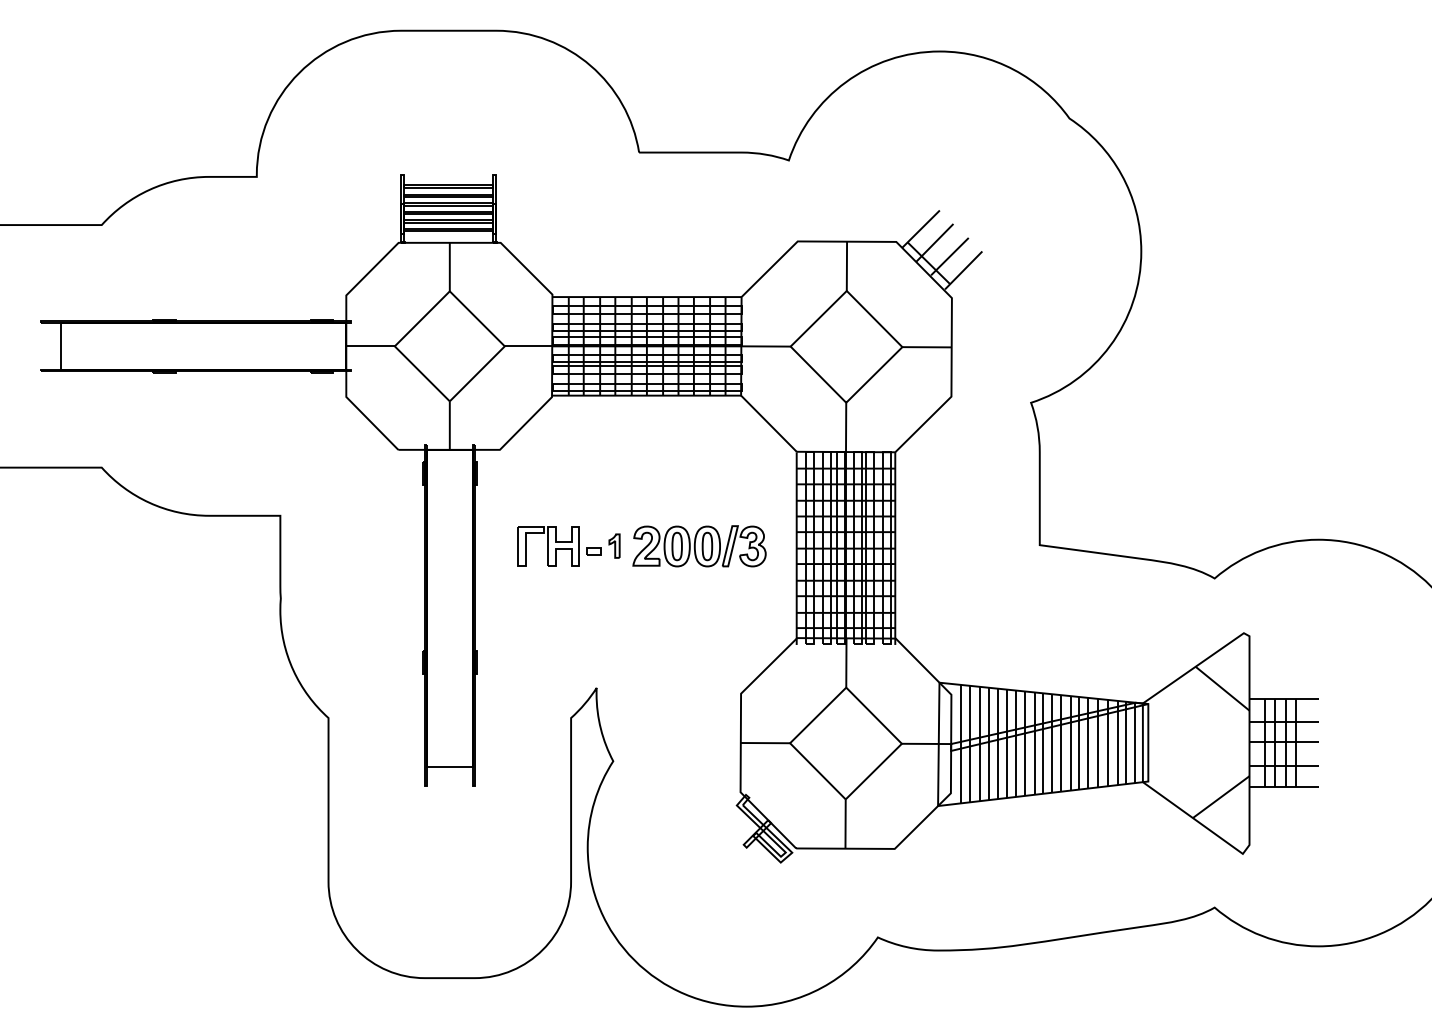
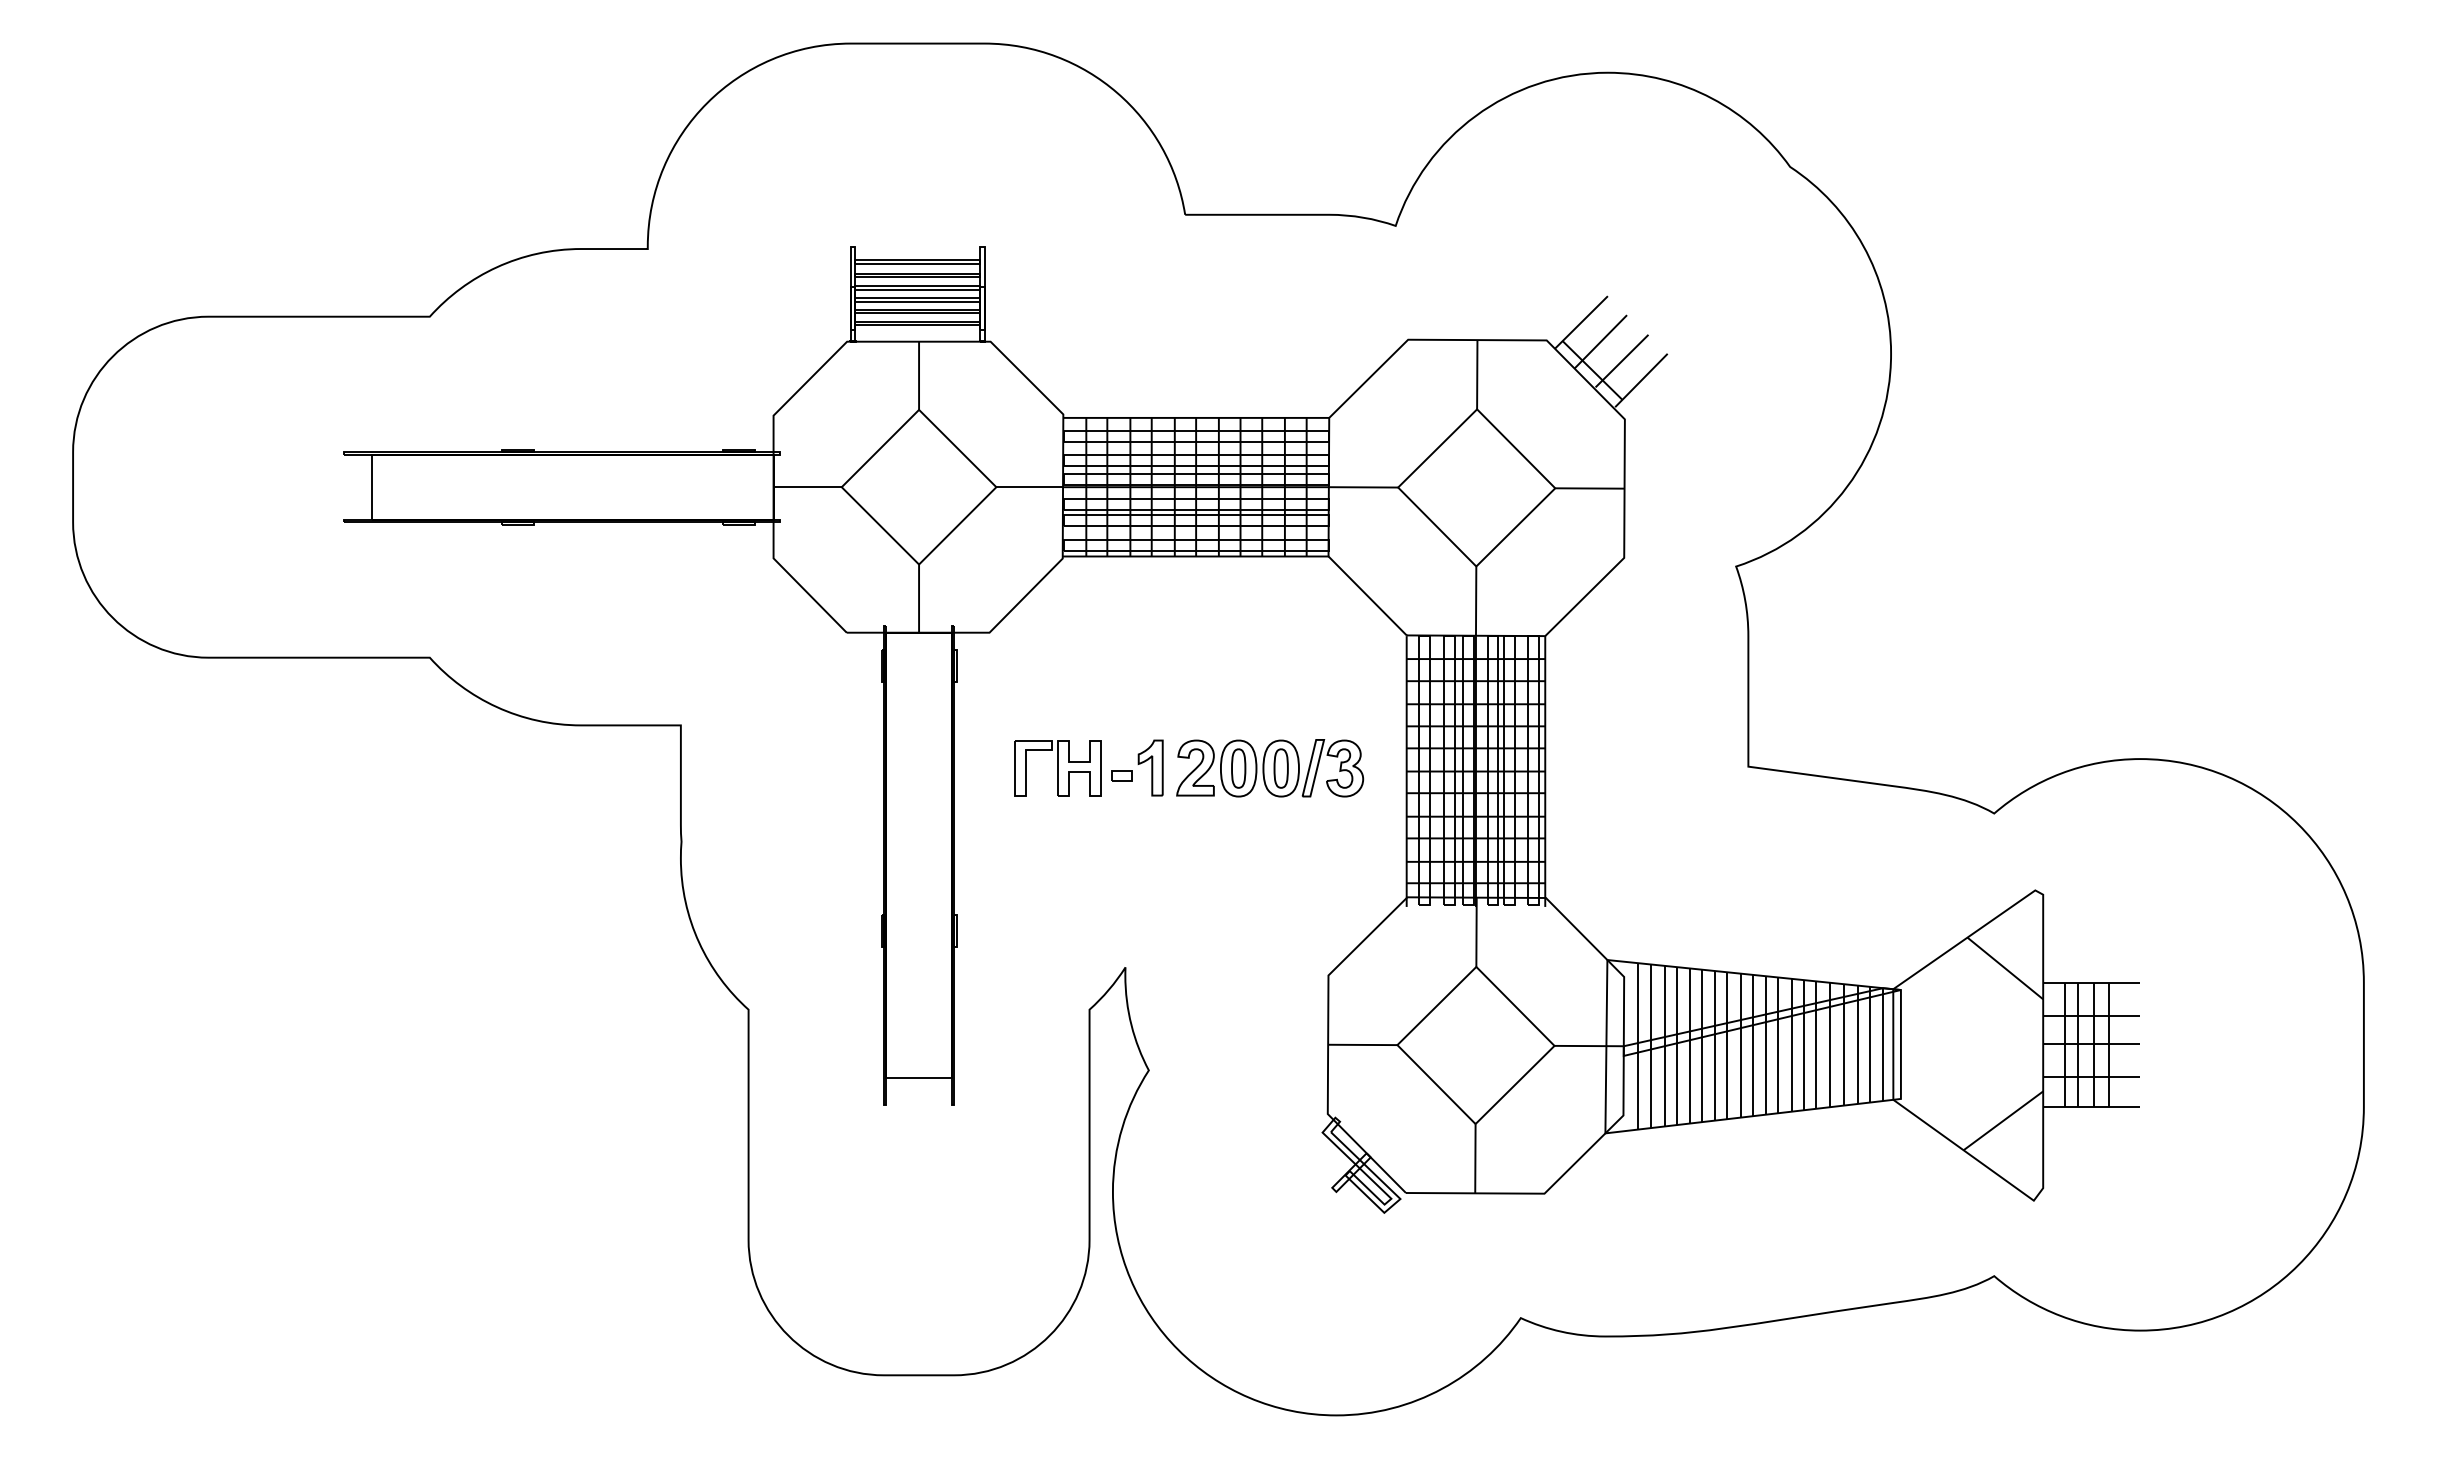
part: (614, 545) -> (1150, 767), size x1.67

